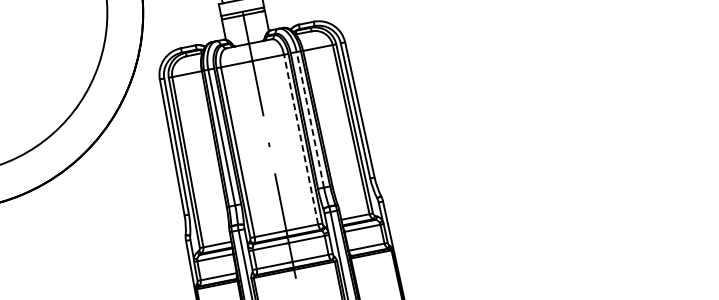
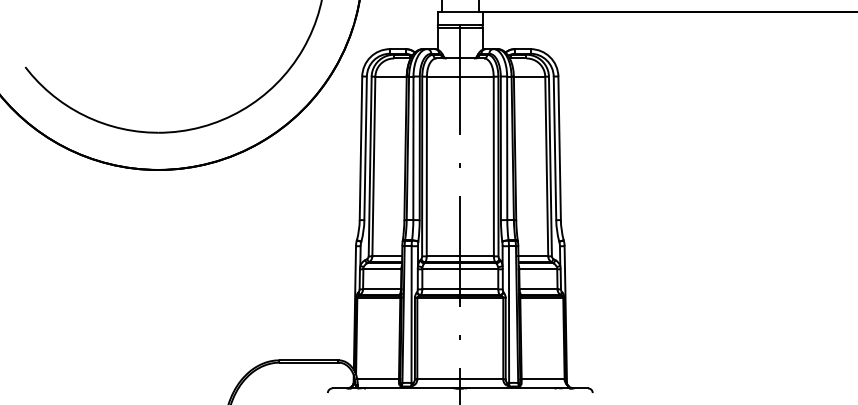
line: (310, 119) -> (507, 148), dashed -> solid
line: (300, 139) -> (493, 166), dashed -> solid

